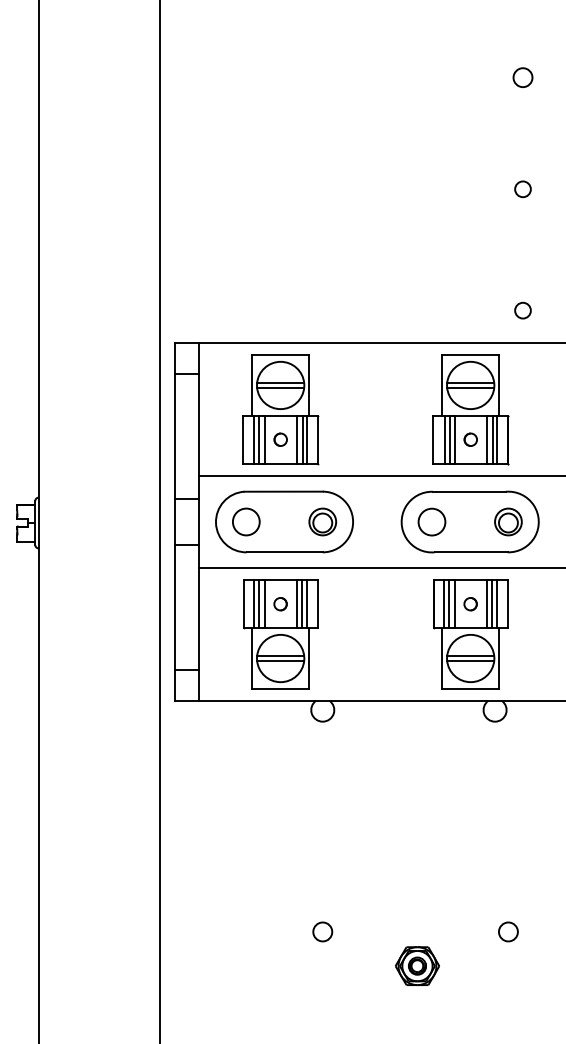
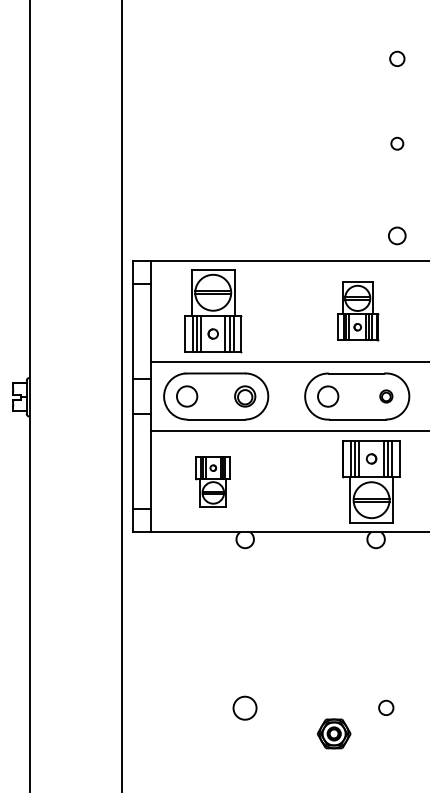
circle: (523, 310) -> (397, 235), size x1.4
part: (470, 410) -> (357, 311), size x0.7
part: (508, 522) -> (386, 396), size x0.6
part: (281, 633) -> (213, 481), size x0.6
part: (470, 633) -> (371, 481), moved
circle: (323, 931) -> (245, 707), size x1.6
part: (417, 965) -> (334, 733), moved

